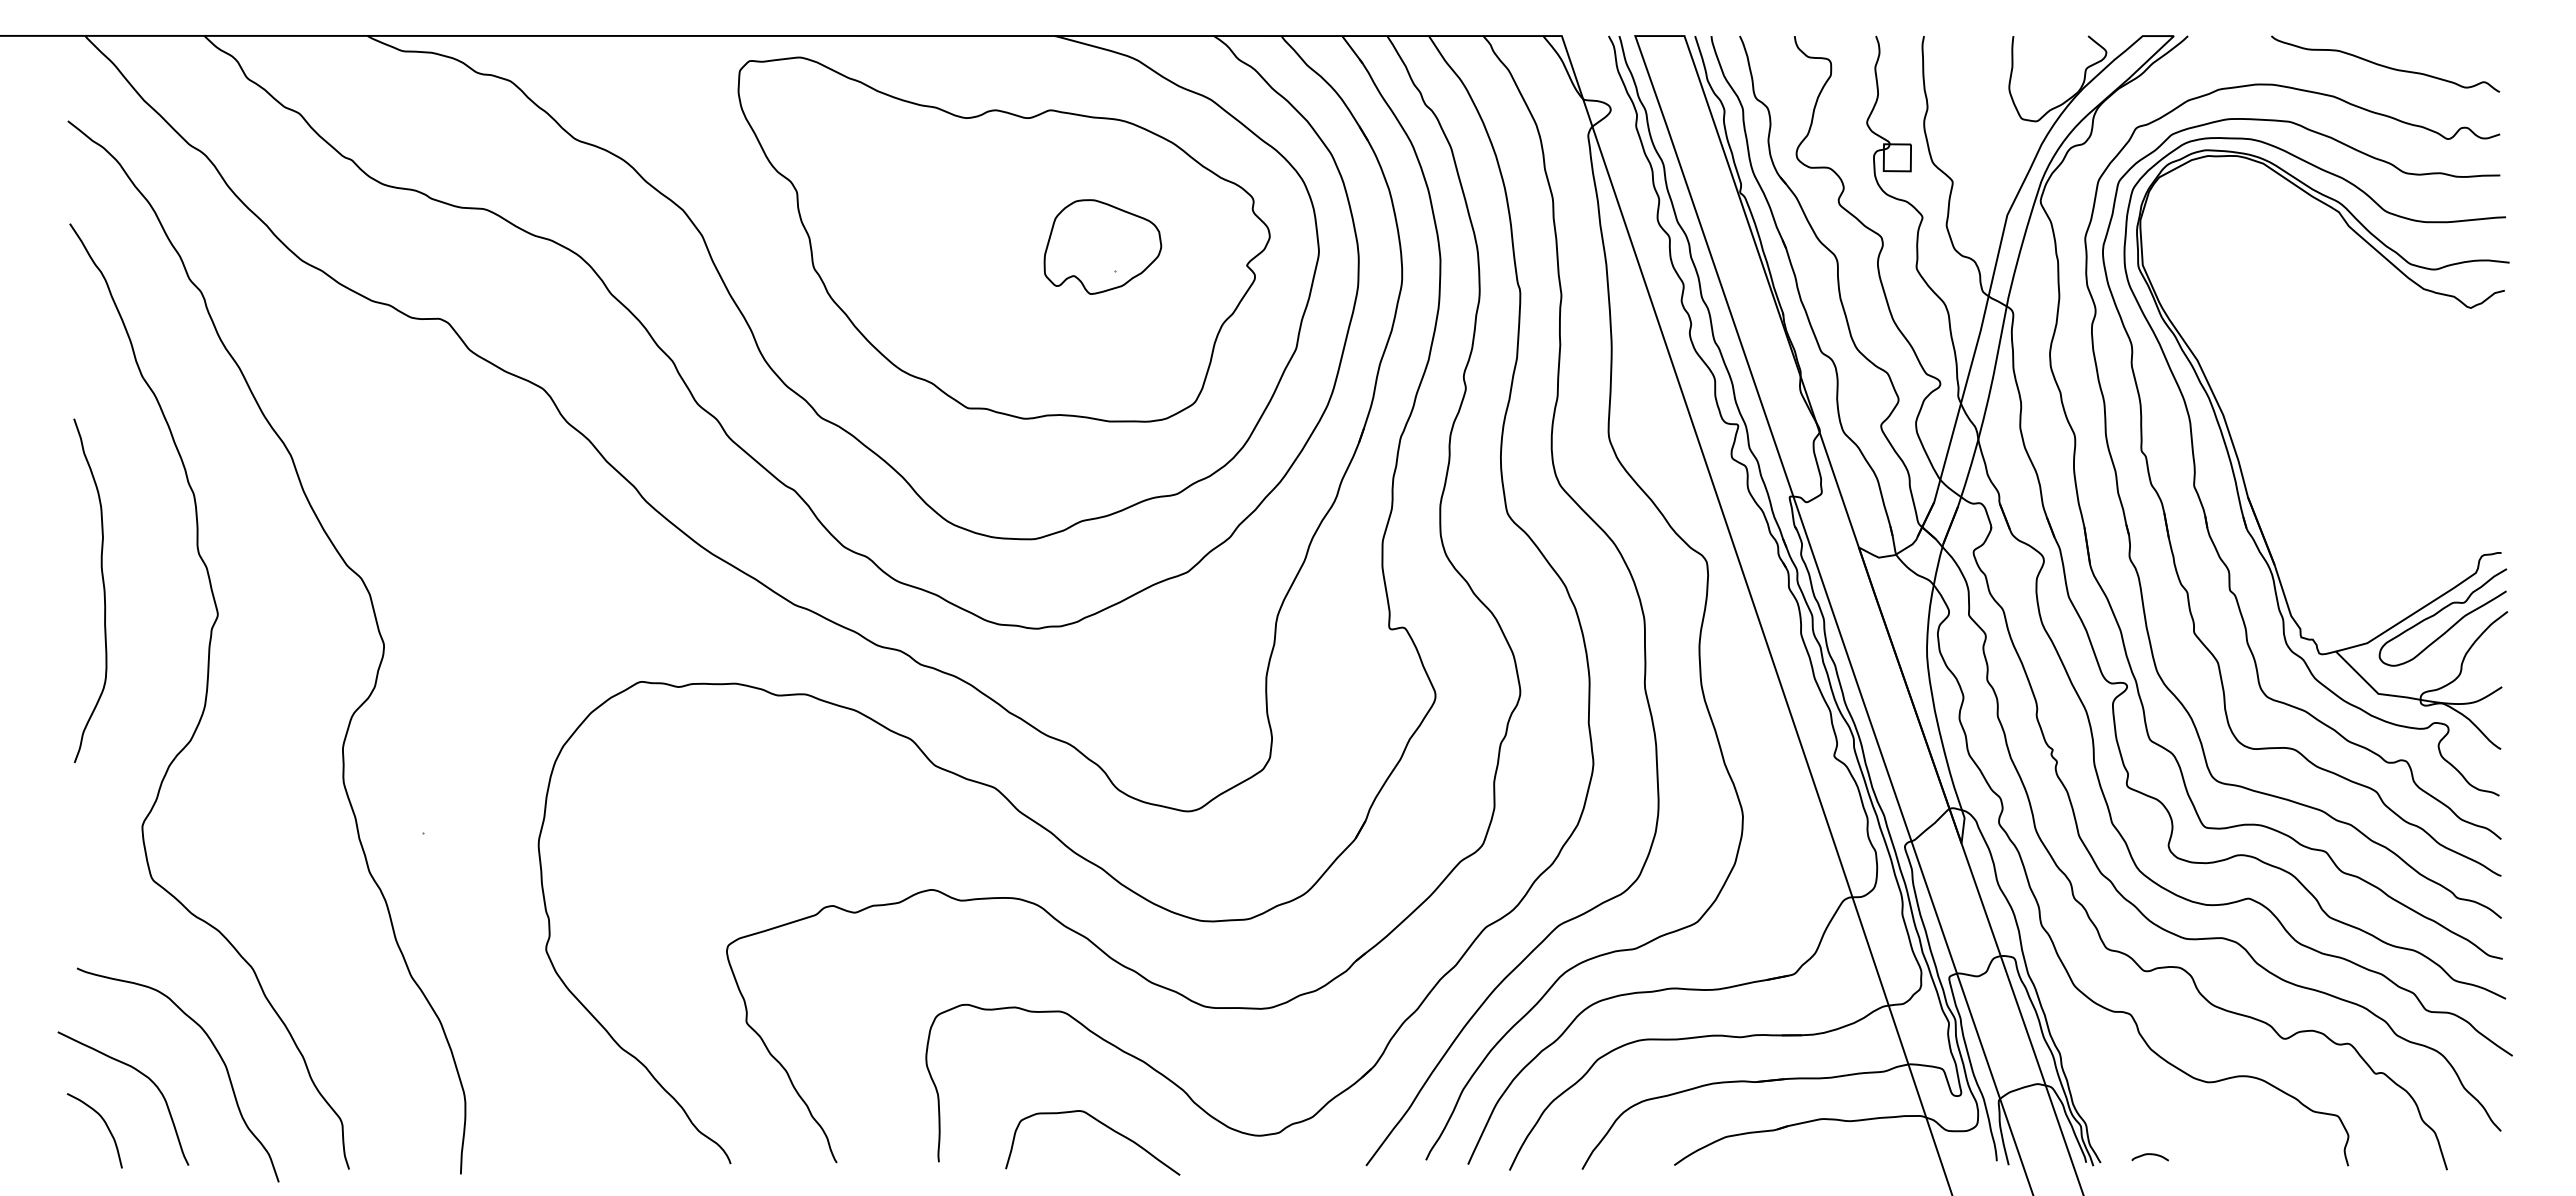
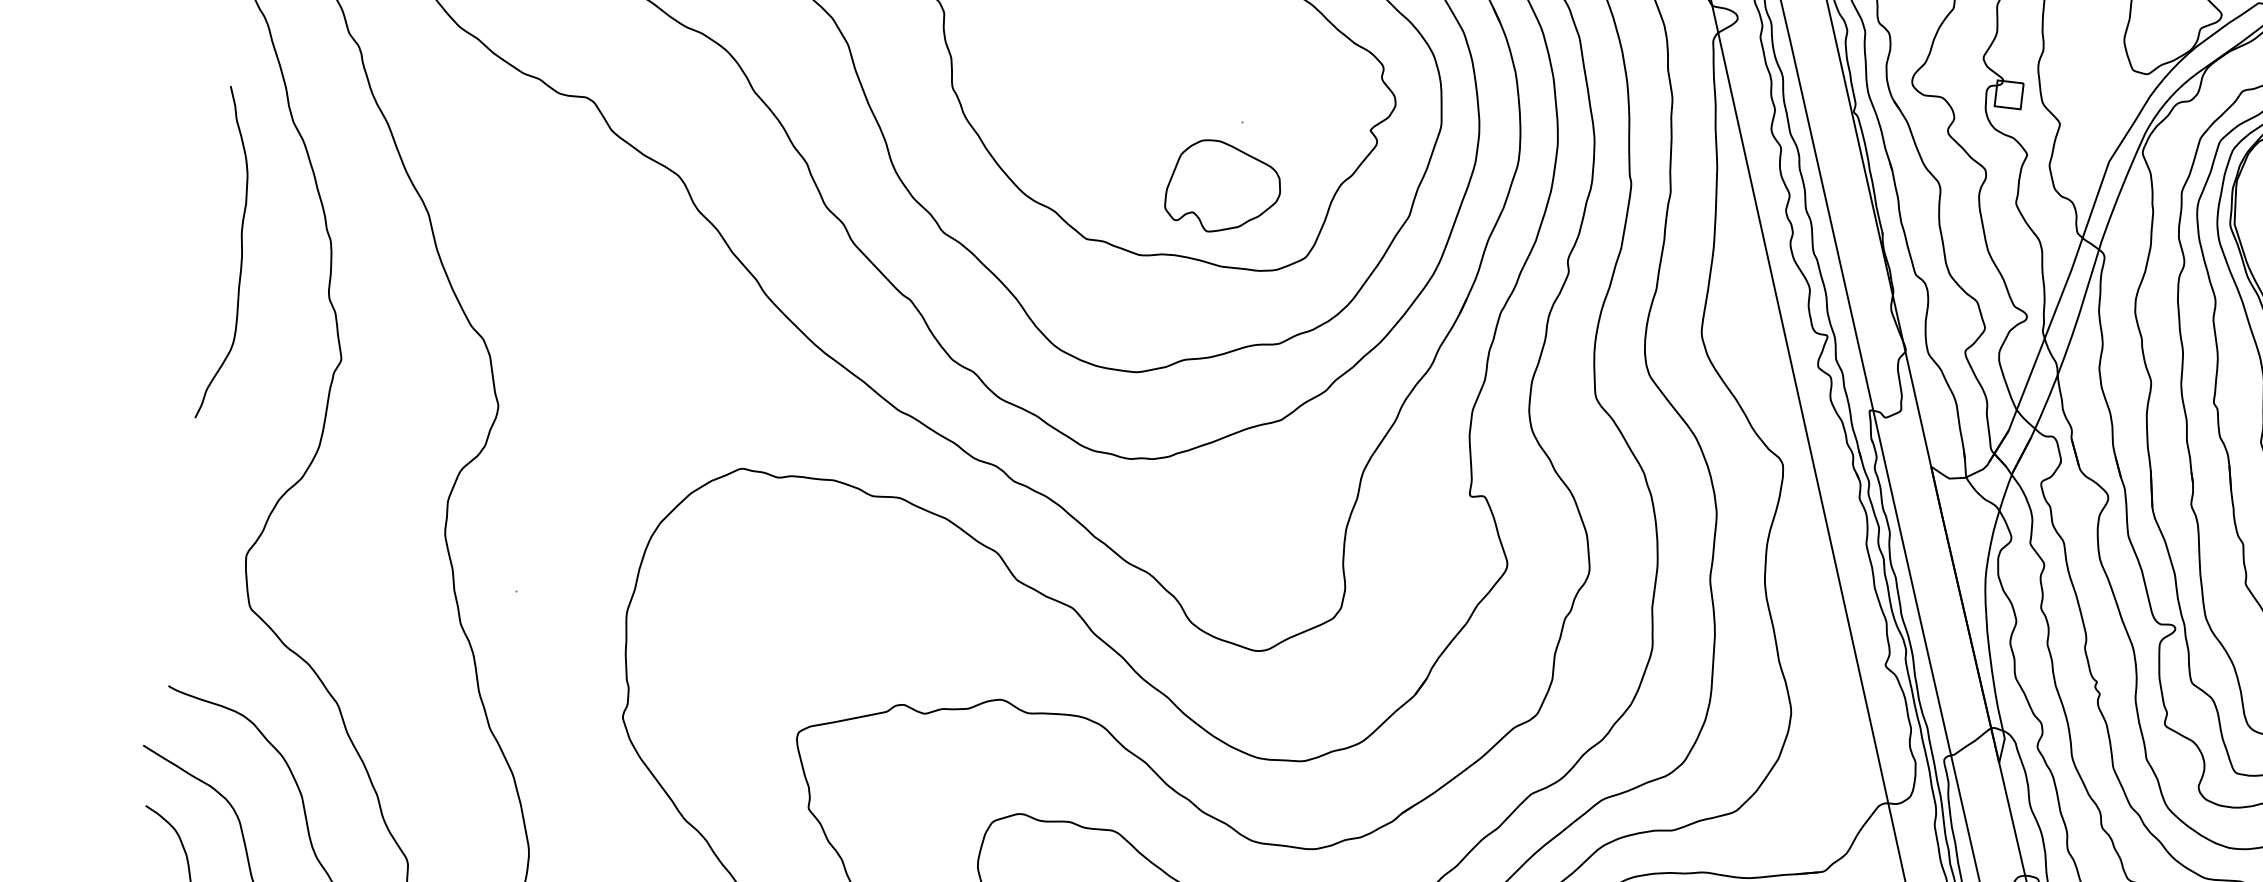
part: (1102, 246) -> (1223, 186), moved
curve: (103, 590) -> (241, 254), moved

